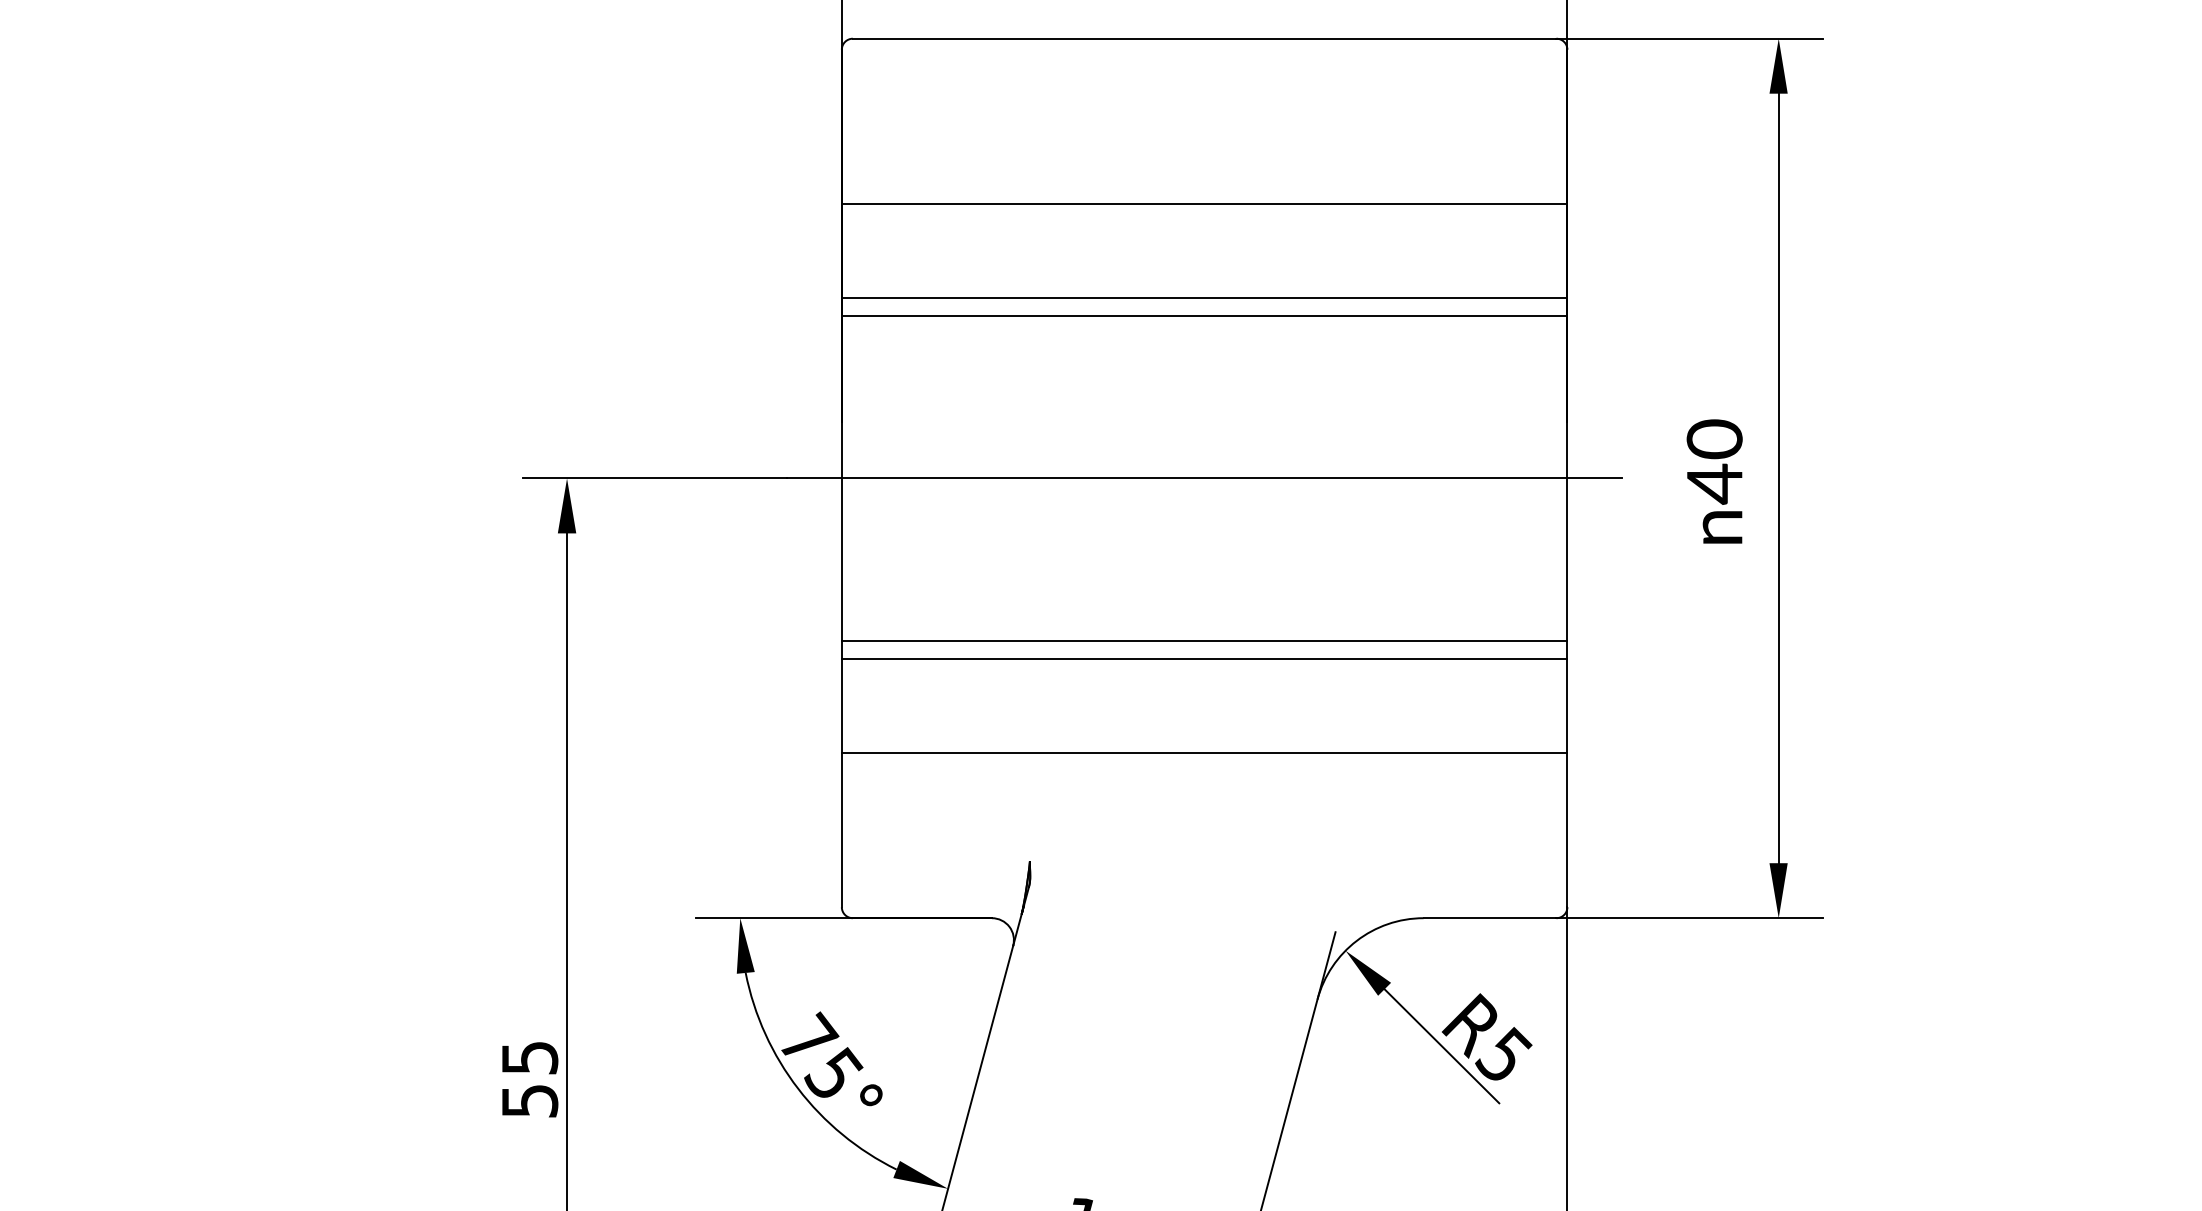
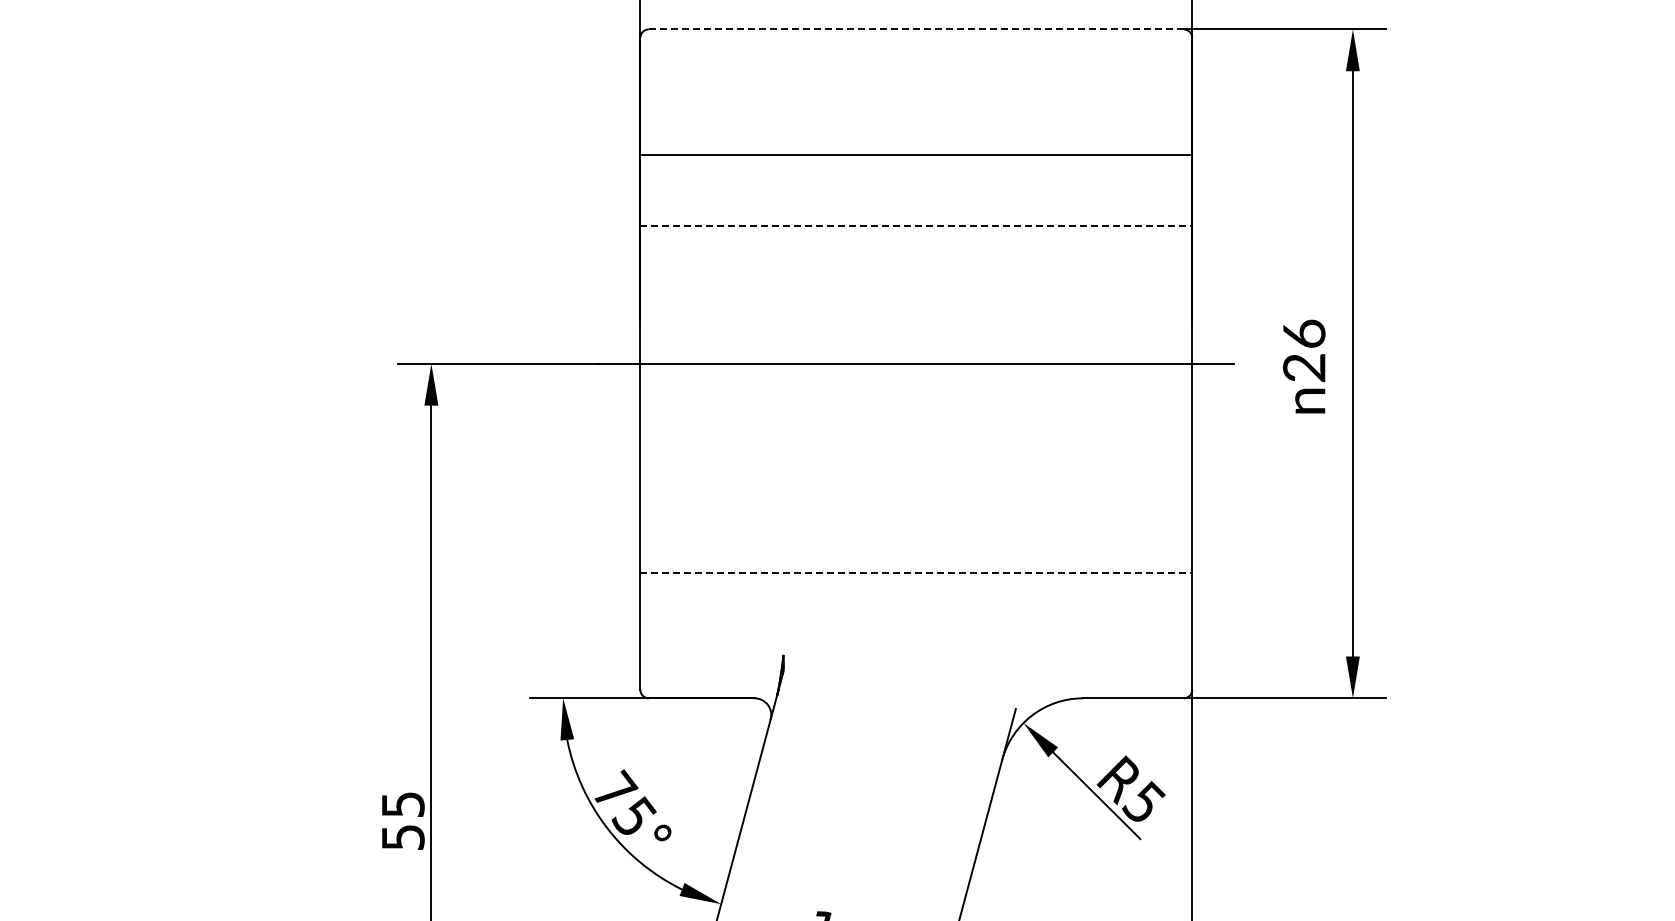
line: (1204, 38) -> (916, 29), solid -> dashed
line: (1204, 297) -> (916, 226), solid -> dashed
line: (1204, 316) -> (916, 240), removed
text: (1715, 462) -> (1304, 351), 40 -> 26
line: (1204, 640) -> (916, 487), removed
line: (1204, 659) -> (916, 501), removed
line: (1204, 752) -> (916, 572), solid -> dashed

